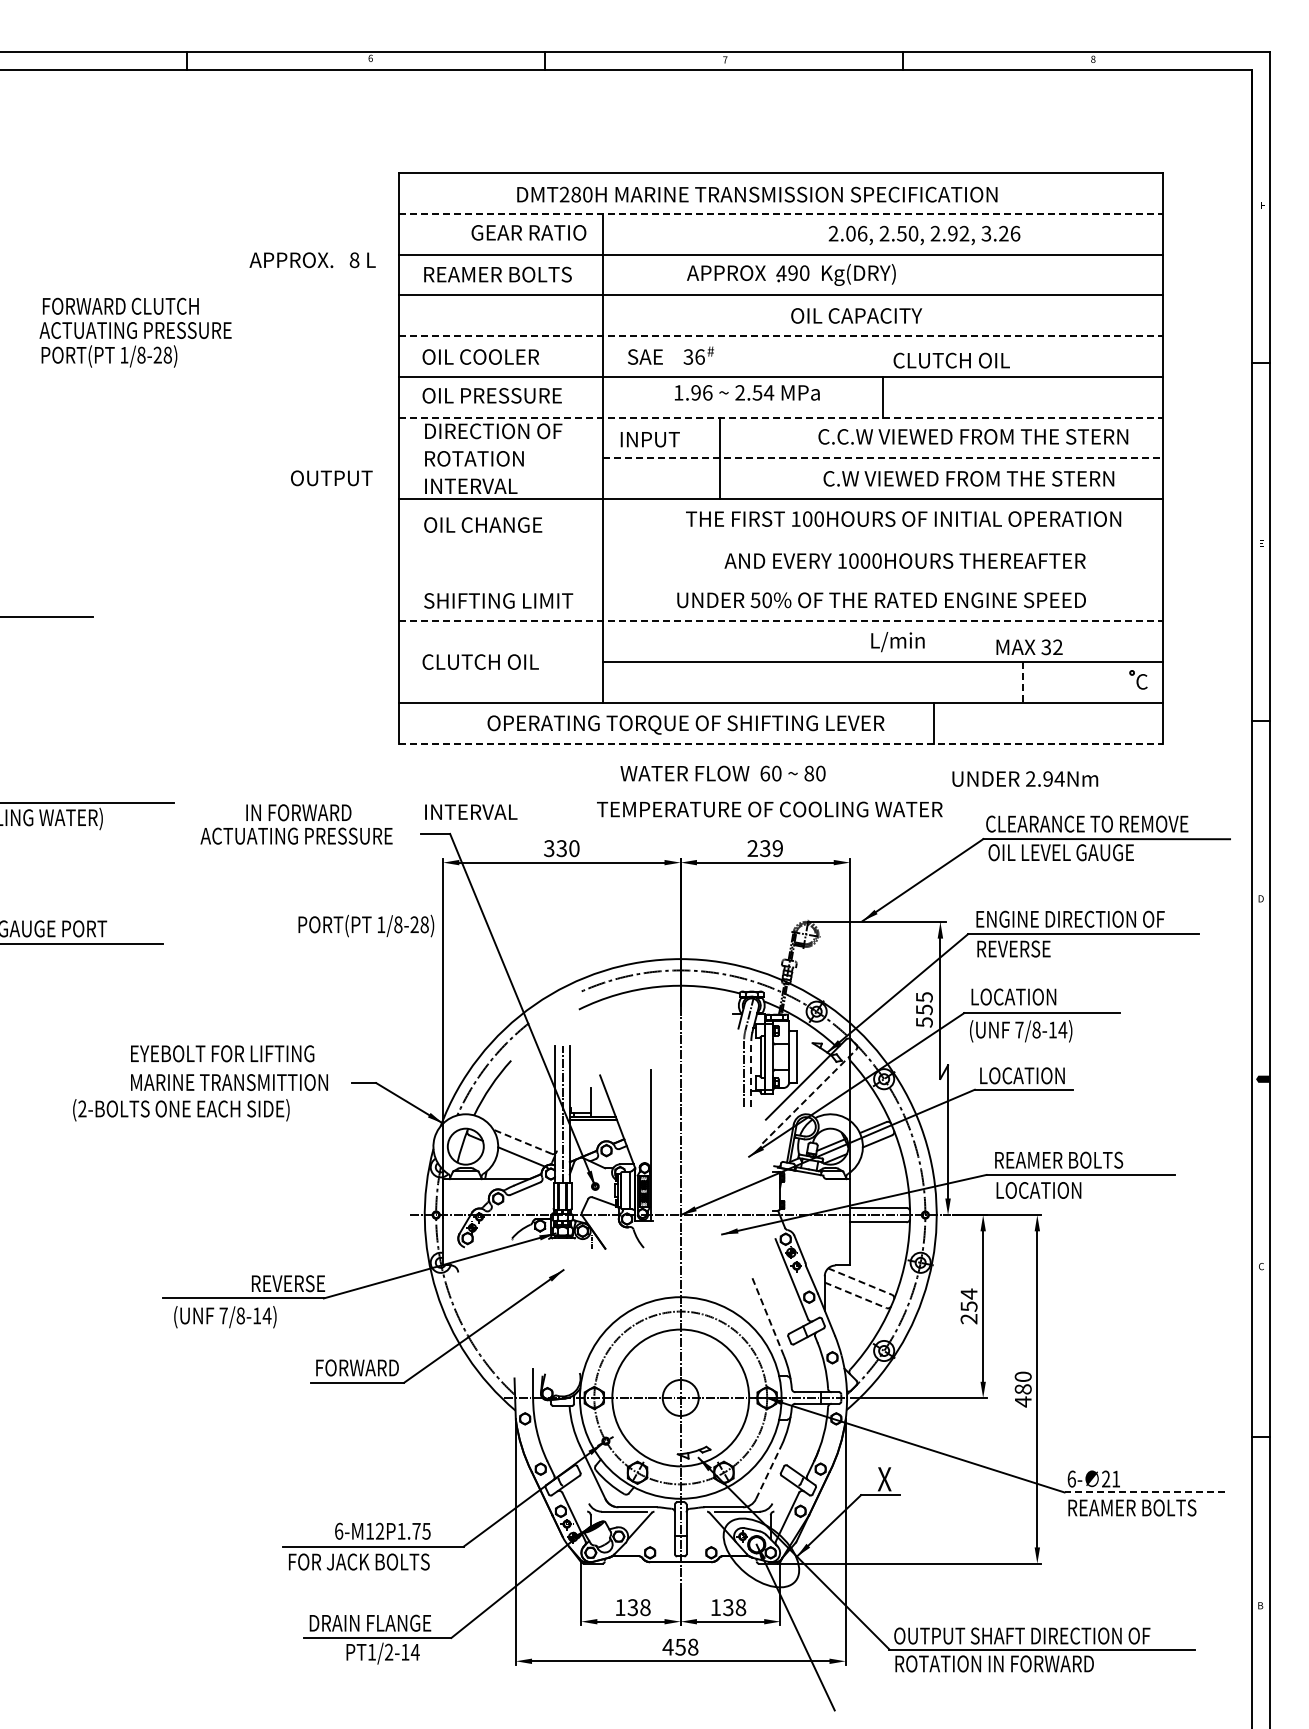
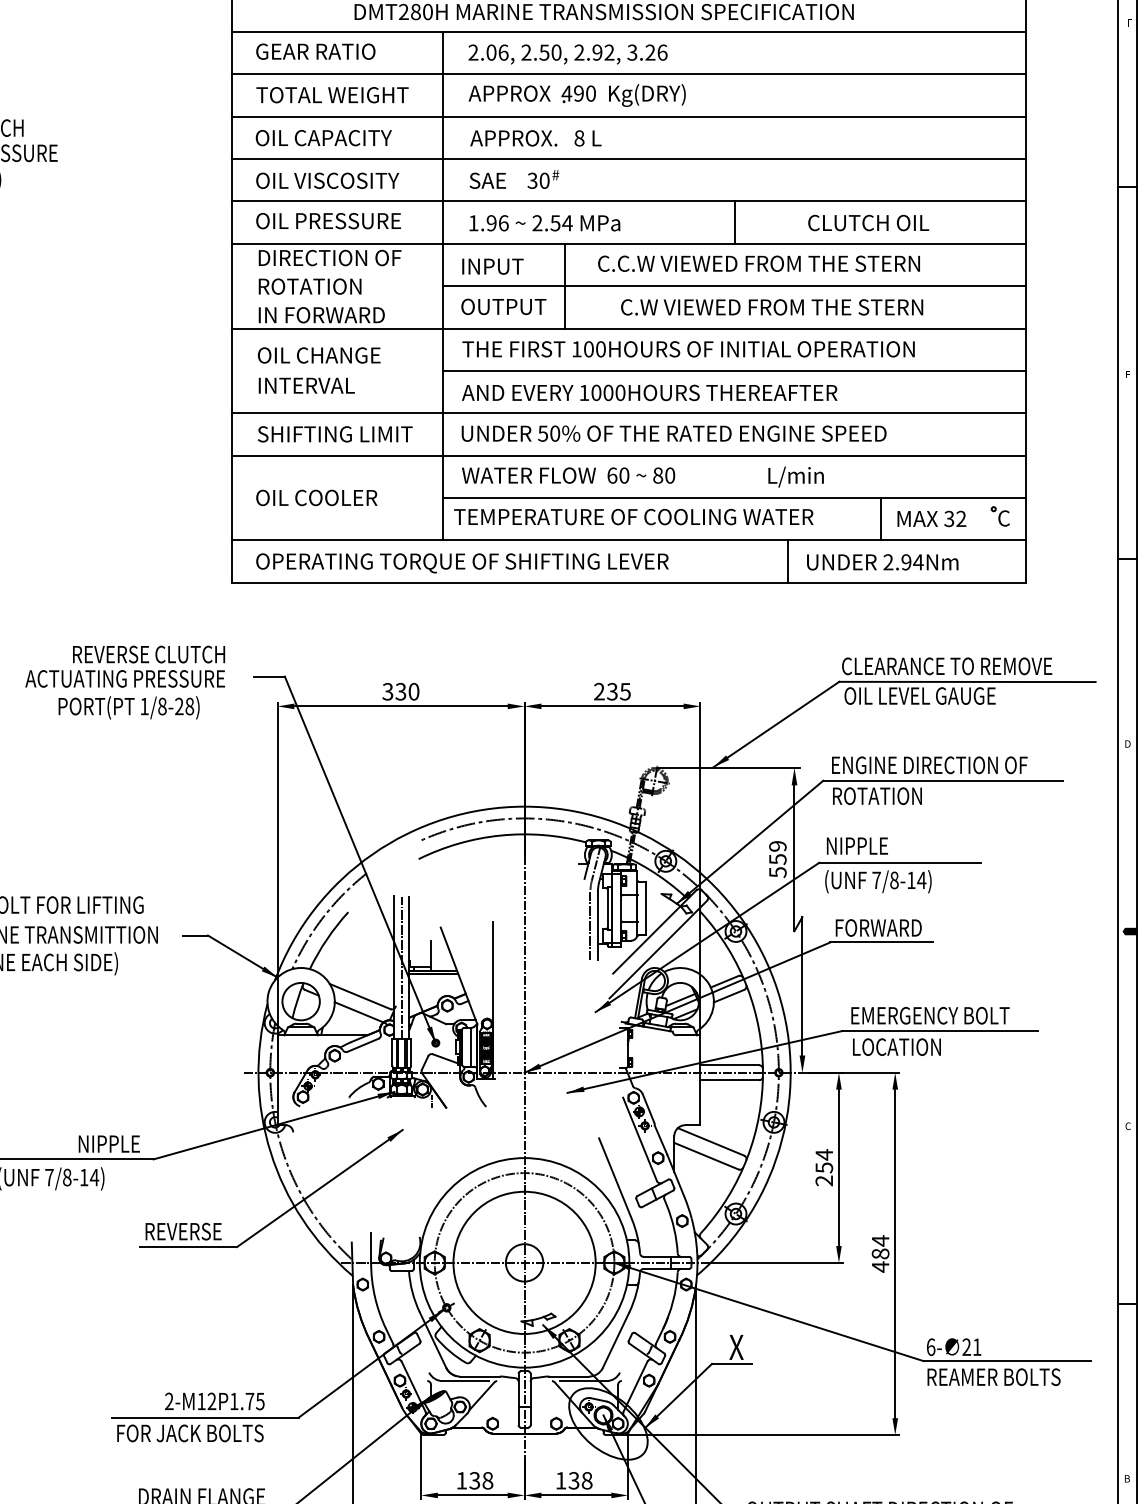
line: (781, 213) -> (629, 31), dashed -> solid
text: (528, 232) -> (315, 51), moved
text: (924, 234) -> (567, 53), moved
text: (312, 260) -> (535, 138), moved
text: (496, 274) -> (333, 95), REAMER BOLTS -> TOTAL WEIGHT
text: (791, 274) -> (577, 95), moved
text: (856, 315) -> (323, 137), moved
line: (781, 336) -> (629, 159), dashed -> solid
text: (509, 356) -> (346, 180), OIL COOLER -> OIL VISCOSITY
text: (699, 356) -> (544, 180), 36 -> 30
text: (951, 360) -> (868, 222), moved
text: (747, 392) -> (545, 222), moved
line: (781, 417) -> (629, 243), dashed -> solid
text: (973, 436) -> (759, 263), moved
line: (883, 458) -> (735, 286), dashed -> solid
text: (331, 478) -> (503, 307), moved
text: (968, 478) -> (771, 307), moved
text: (495, 486) -> (332, 315), INTERVAL -> IN FORWARD
text: (903, 518) -> (688, 348), moved
line: (882, 539) -> (734, 370), added
text: (904, 560) -> (649, 392), moved
line: (780, 580) -> (628, 413), added
text: (881, 600) -> (674, 433), moved
line: (781, 621) -> (629, 455), dashed -> solid
text: (897, 642) -> (795, 477), moved
text: (1029, 647) -> (931, 519), moved
text: (481, 661) -> (317, 497), CLUTCH OIL -> OIL COOLER
line: (1023, 683) -> (880, 520), dashed -> solid
text: (685, 724) -> (461, 562), moved
line: (781, 743) -> (629, 582), dashed -> solid
text: (722, 773) -> (567, 475), moved
text: (1025, 778) -> (882, 561), moved
text: (769, 809) -> (633, 517), moved
text: (471, 811) -> (307, 385), moved
text: (320, 812) -> (150, 654), IN FORWARD -> REVERSE CLUTCH
text: (777, 848) -> (625, 691), 239 -> 235
text: (366, 925) -> (129, 707), moved
text: (1025, 948) -> (882, 795), REVERSE -> ROTATION
text: (1014, 996) -> (871, 845), LOCATION -> NIPPLE
text: (924, 997) -> (777, 846), 555 -> 559
line: (751, 1073) -> (598, 925), dashed -> solid
text: (1022, 1075) -> (879, 927), LOCATION -> FORWARD
line: (809, 1096) -> (658, 949), dashed -> solid
line: (522, 1141) -> (360, 996), dashed -> solid
text: (1071, 1159) -> (930, 1014), REAMER BOLTS -> EMERGENCY BOLT
line: (860, 1281) -> (711, 1141), dashed -> solid
text: (289, 1283) -> (117, 1143), REVERSE -> NIPPLE
line: (856, 1295) -> (707, 1156), dashed -> solid
line: (768, 1316) -> (615, 1178), dashed -> solid
text: (358, 1367) -> (189, 1231), FORWARD -> REVERSE
text: (1022, 1376) -> (879, 1240), 480 -> 484
line: (768, 1472) -> (615, 1340), dashed -> solid
line: (1144, 1492) -> (1006, 1361), dashed -> solid
text: (339, 1530) -> (169, 1400), 6-M12P1.75 -> 2-M12P1.75

